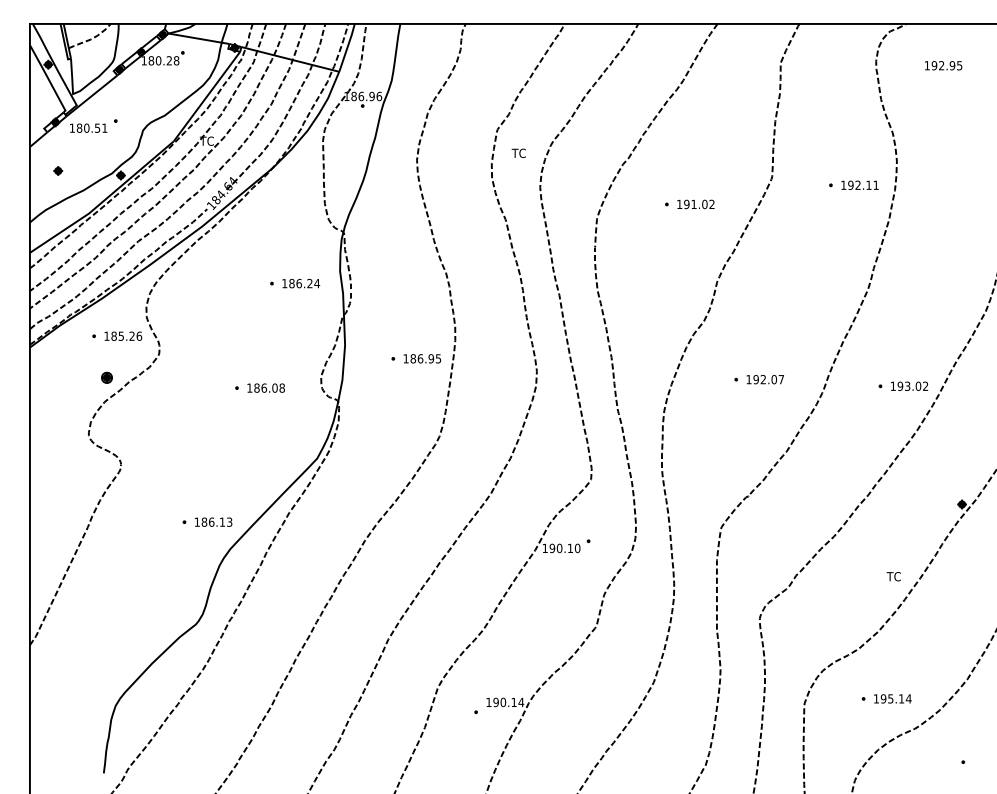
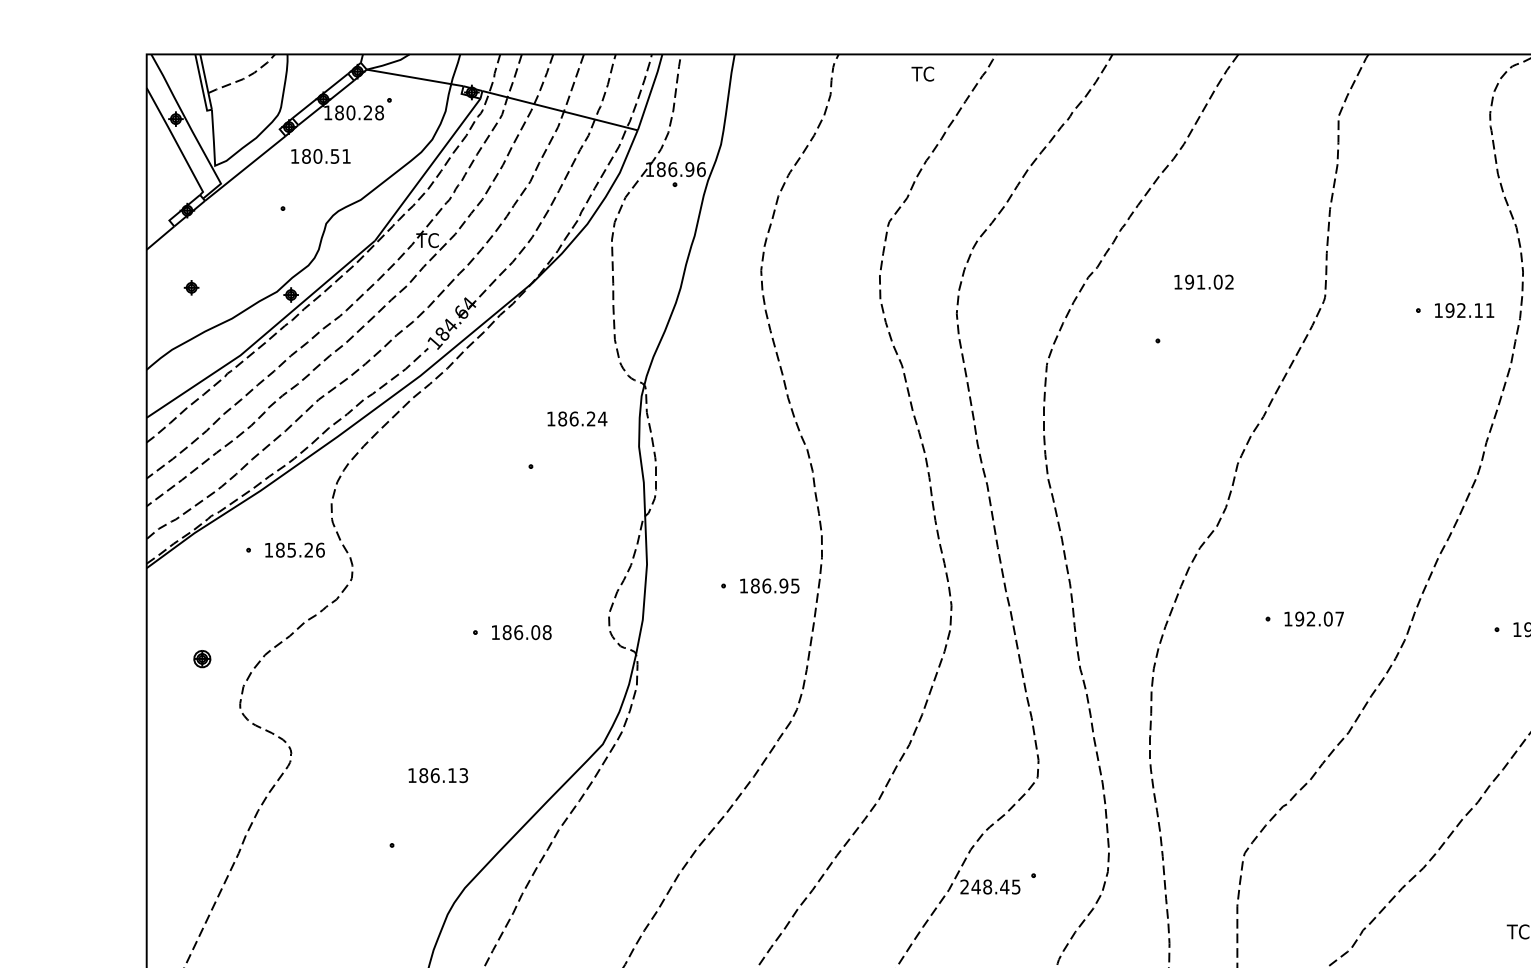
text: (88, 127) -> (320, 155), moved
text: (518, 152) -> (922, 72), moved
text: (695, 204) -> (1203, 282), moved
text: (301, 283) -> (577, 418), moved
part: (106, 377) -> (201, 658), moved
text: (213, 521) -> (438, 774), moved
text: (561, 548) -> (990, 887), 190.10 -> 248.45

